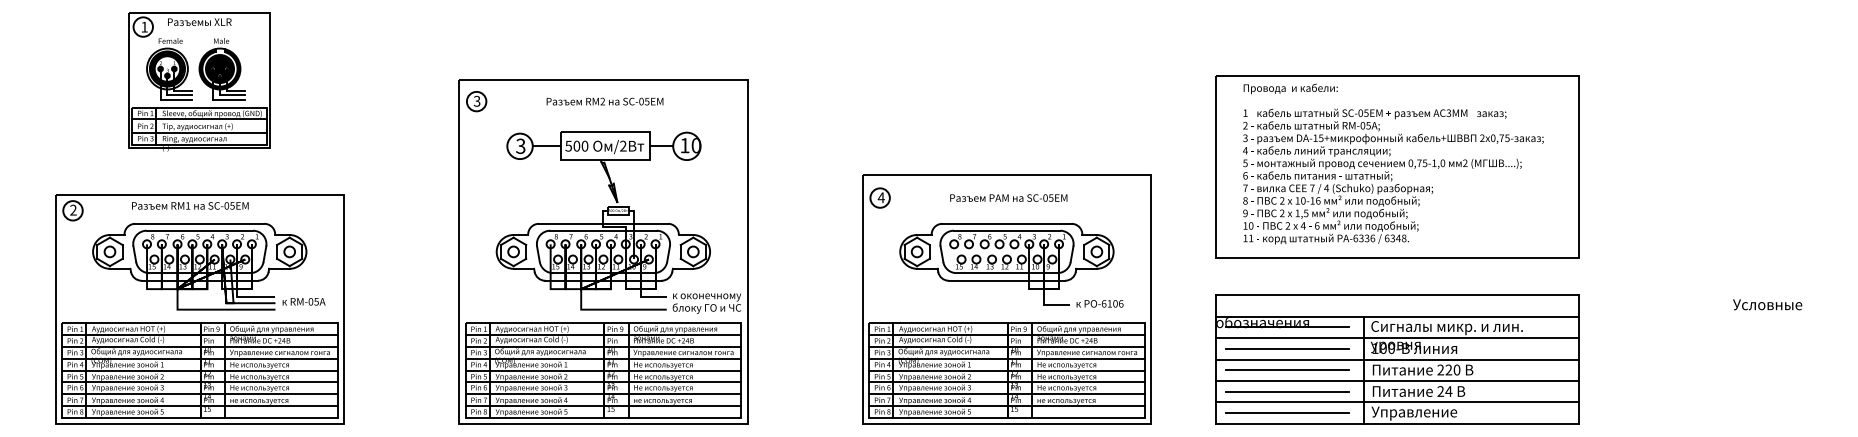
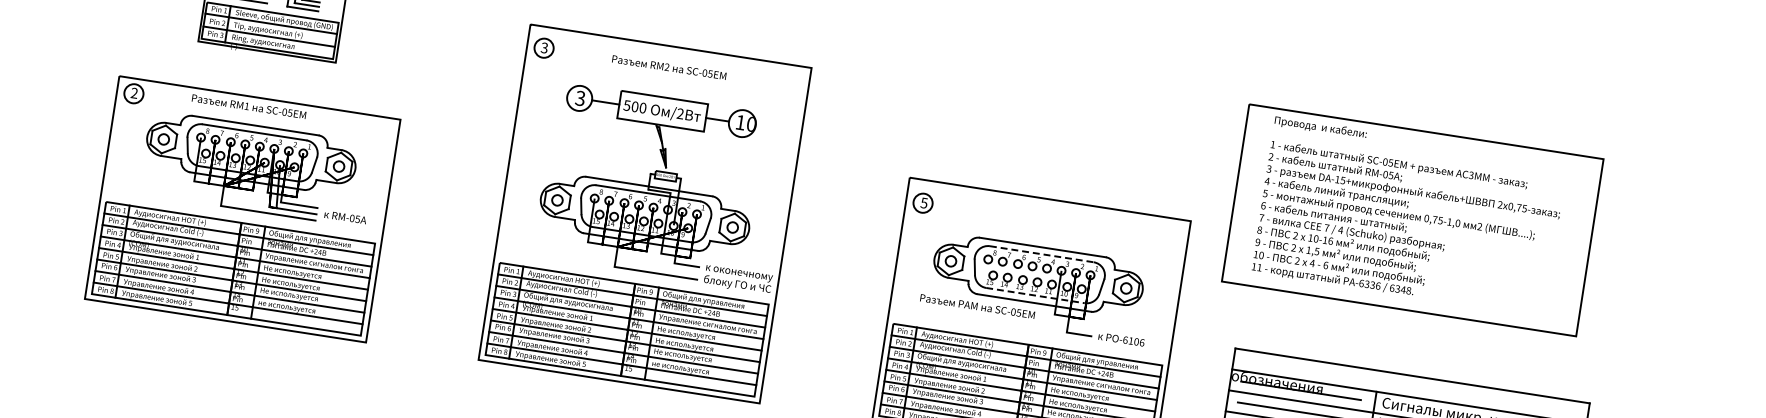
part: (1397, 166) -> (1413, 219), moved
text: (880, 197) -> (923, 202), 4 -> 5
text: (1008, 197) -> (977, 305), moved
line: (1007, 230) -> (1042, 254), solid -> dashed
line: (1007, 273) -> (1035, 296), solid -> dashed

